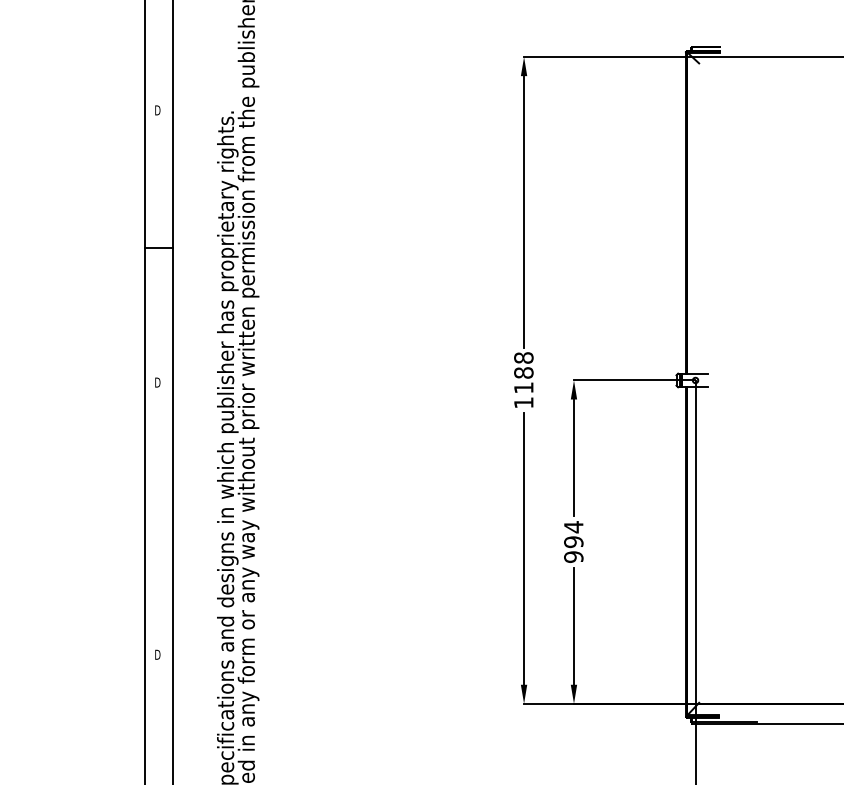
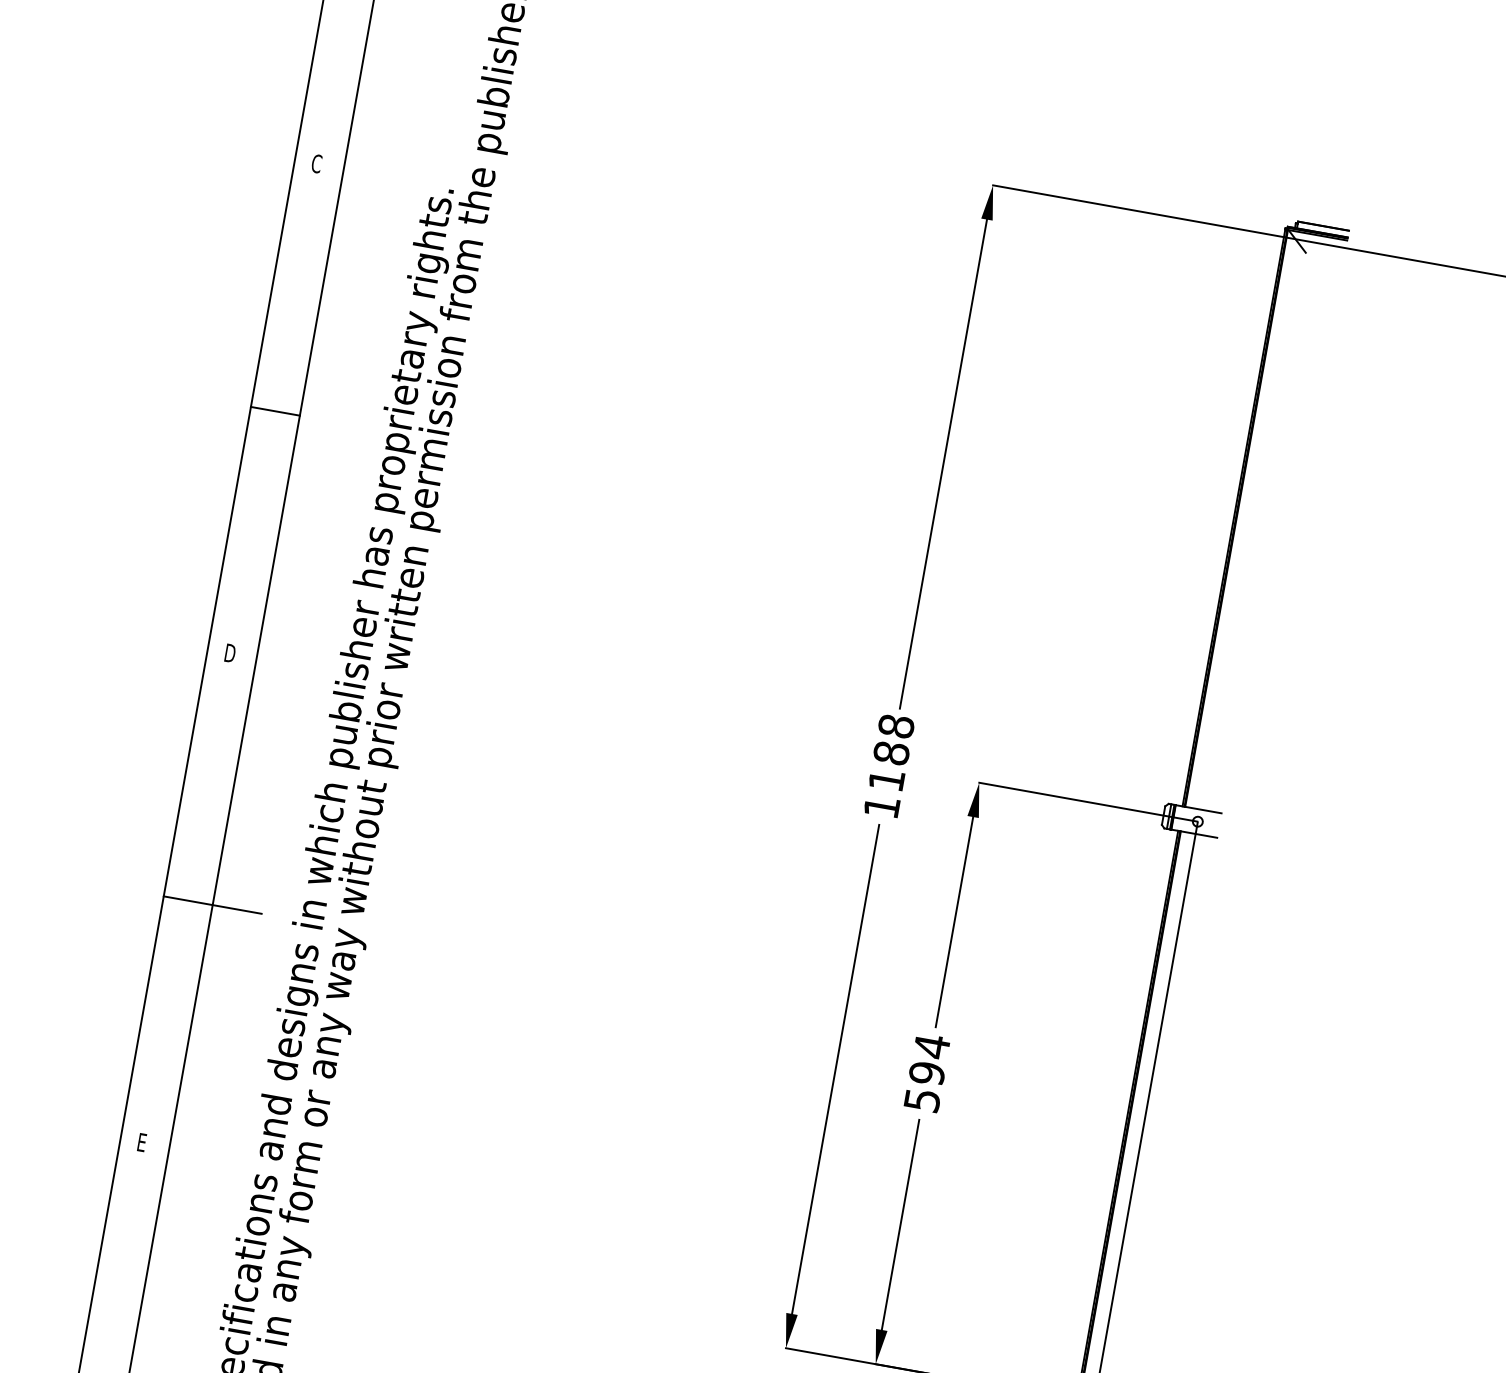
text: (157, 110) -> (316, 163), D -> C
line: (172, 520) -> (212, 905), added
text: (573, 556) -> (922, 1099), 994 -> 594
text: (157, 654) -> (142, 1142), D -> E

